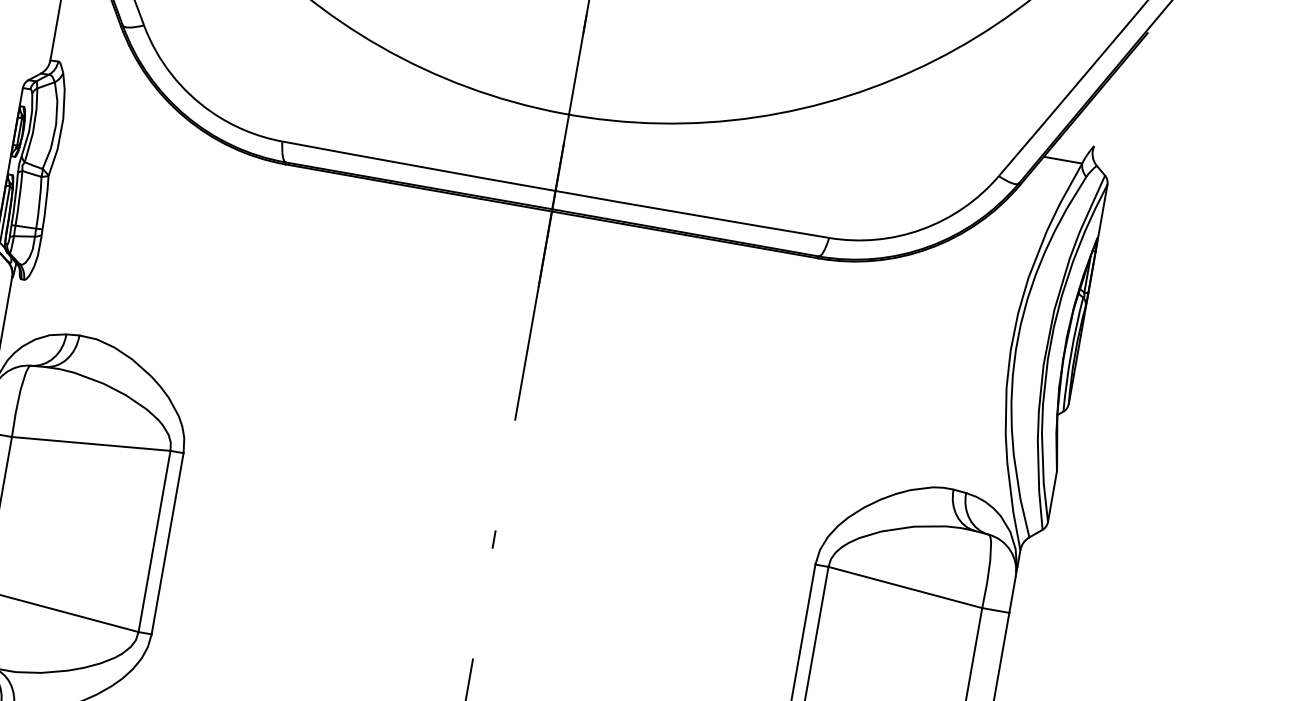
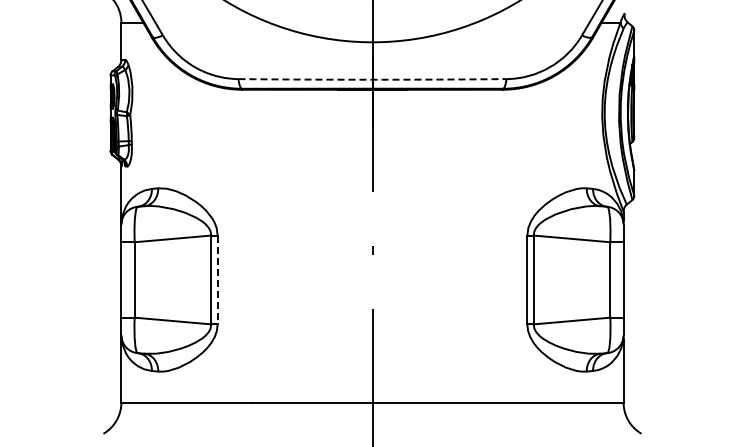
arc: (555, 190) -> (372, 79), solid -> dashed
line: (167, 544) -> (217, 280), solid -> dashed

